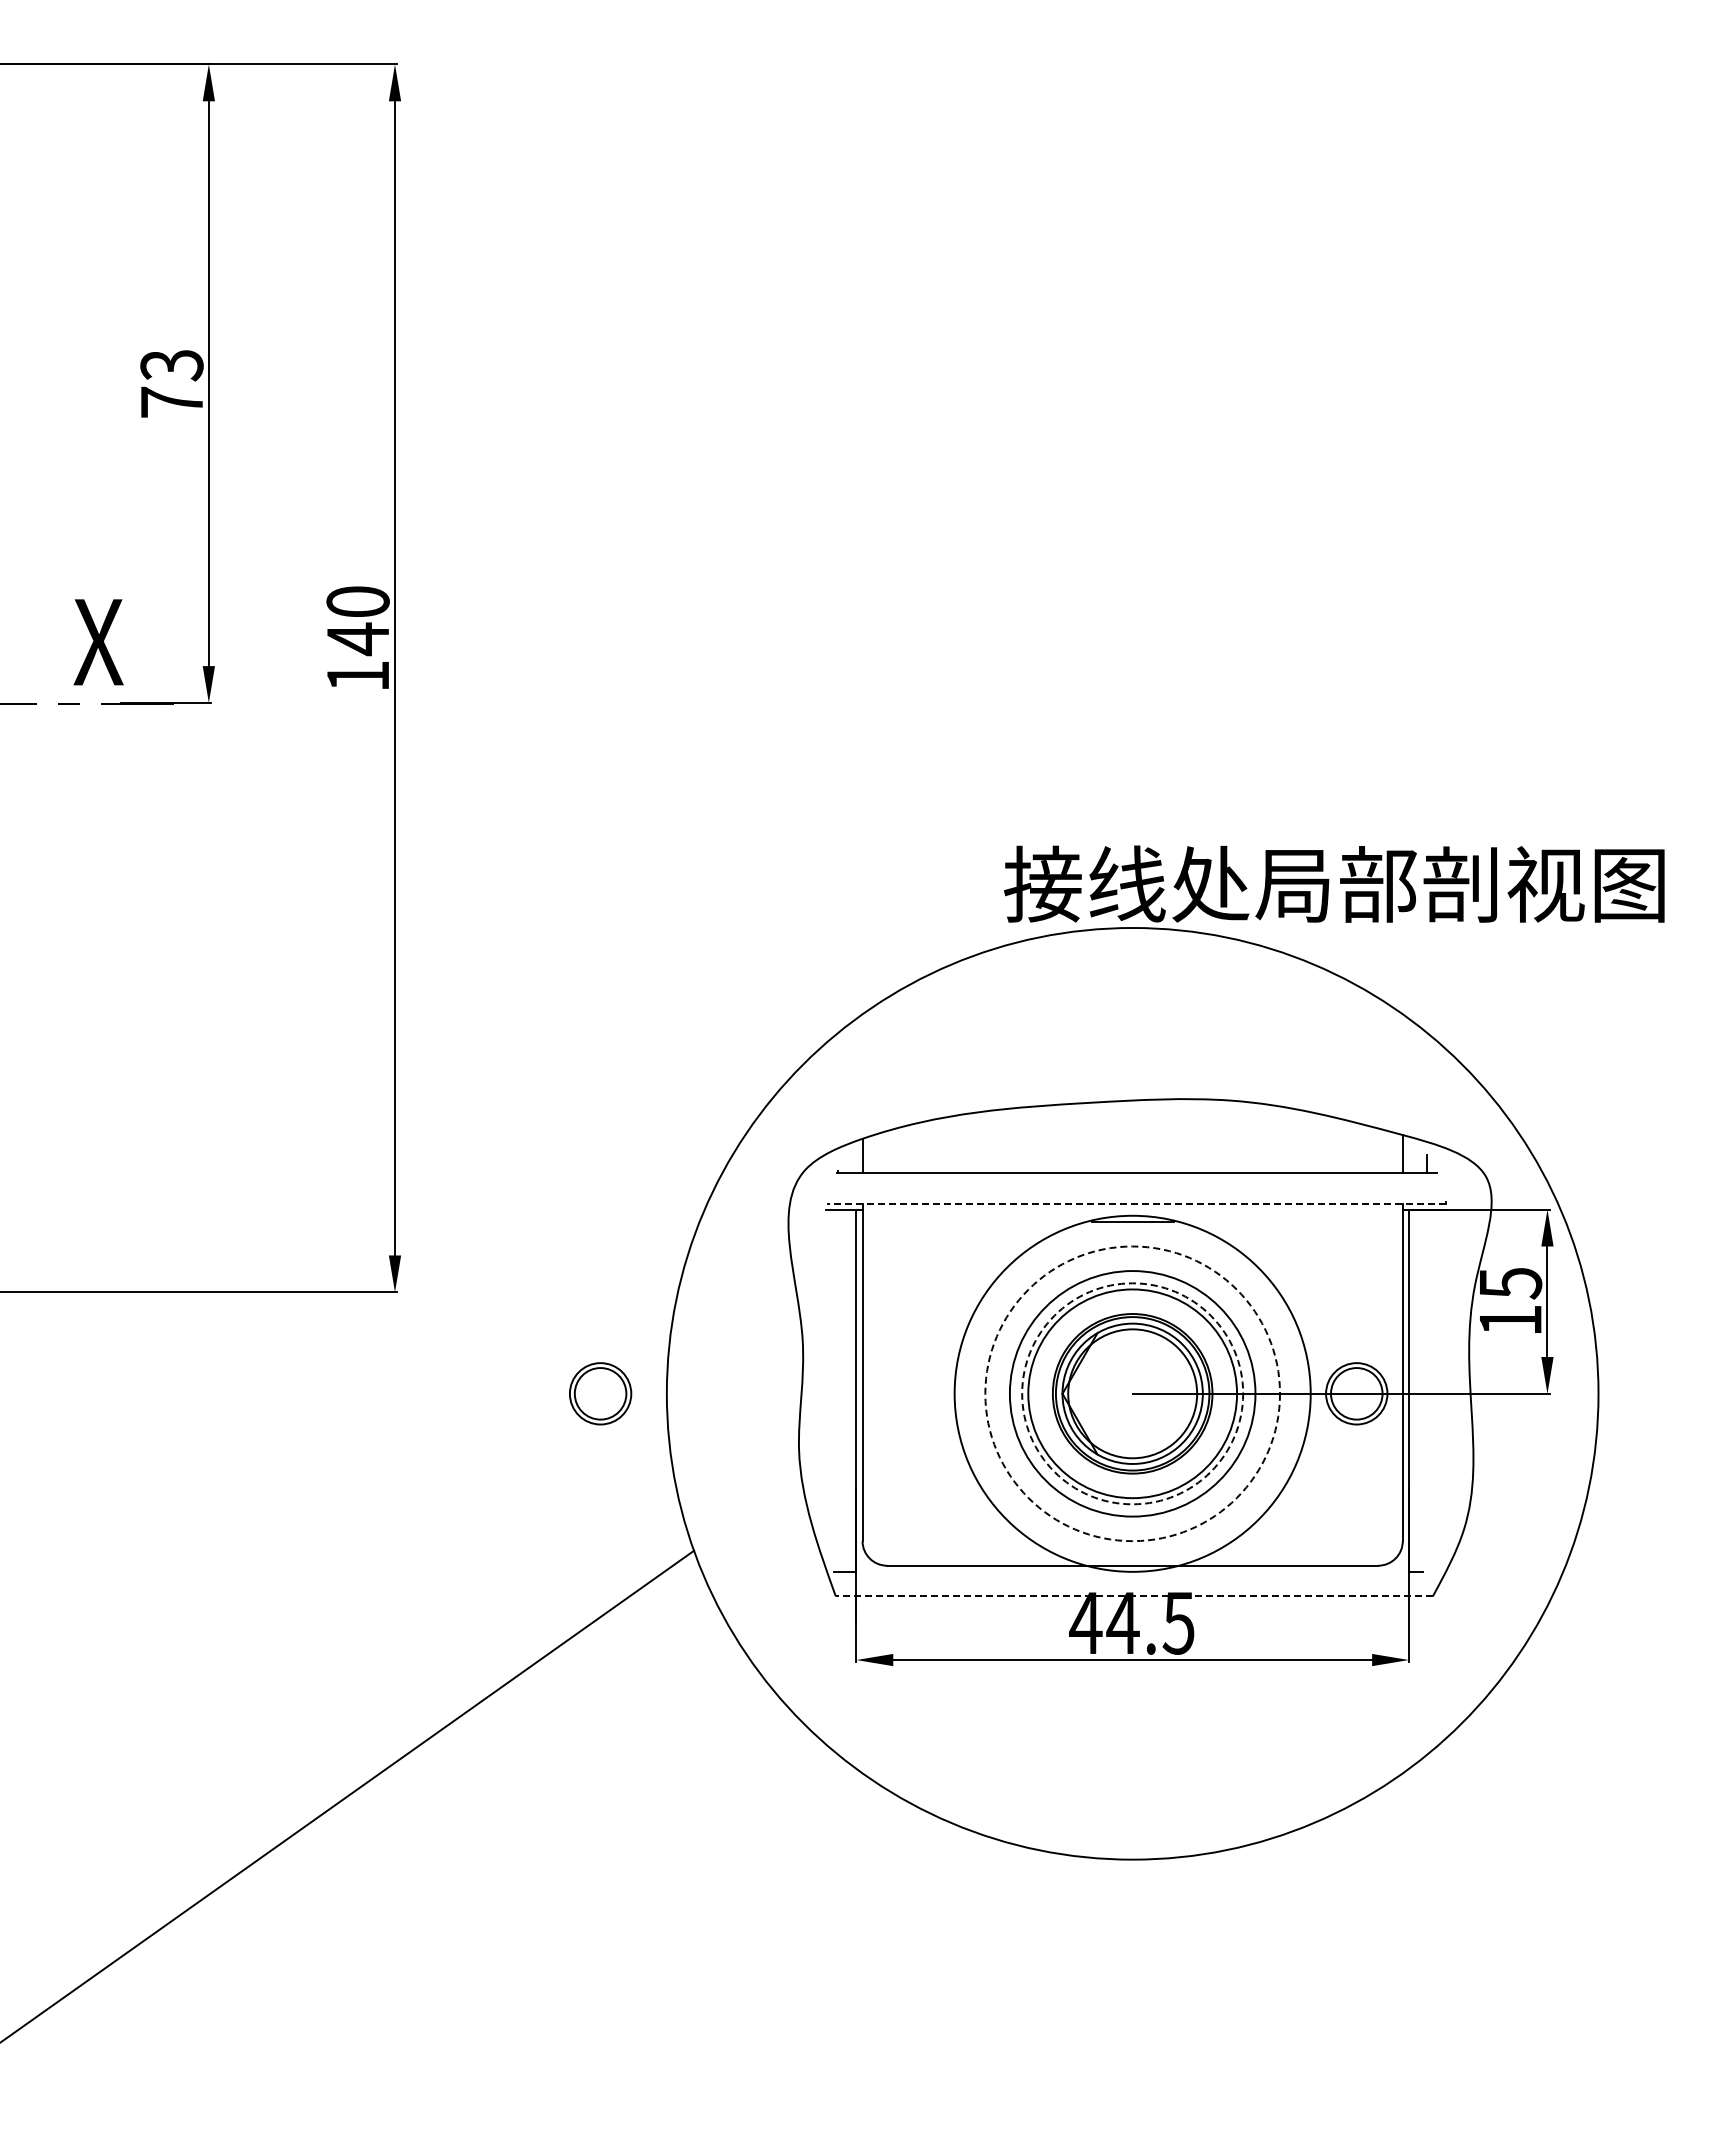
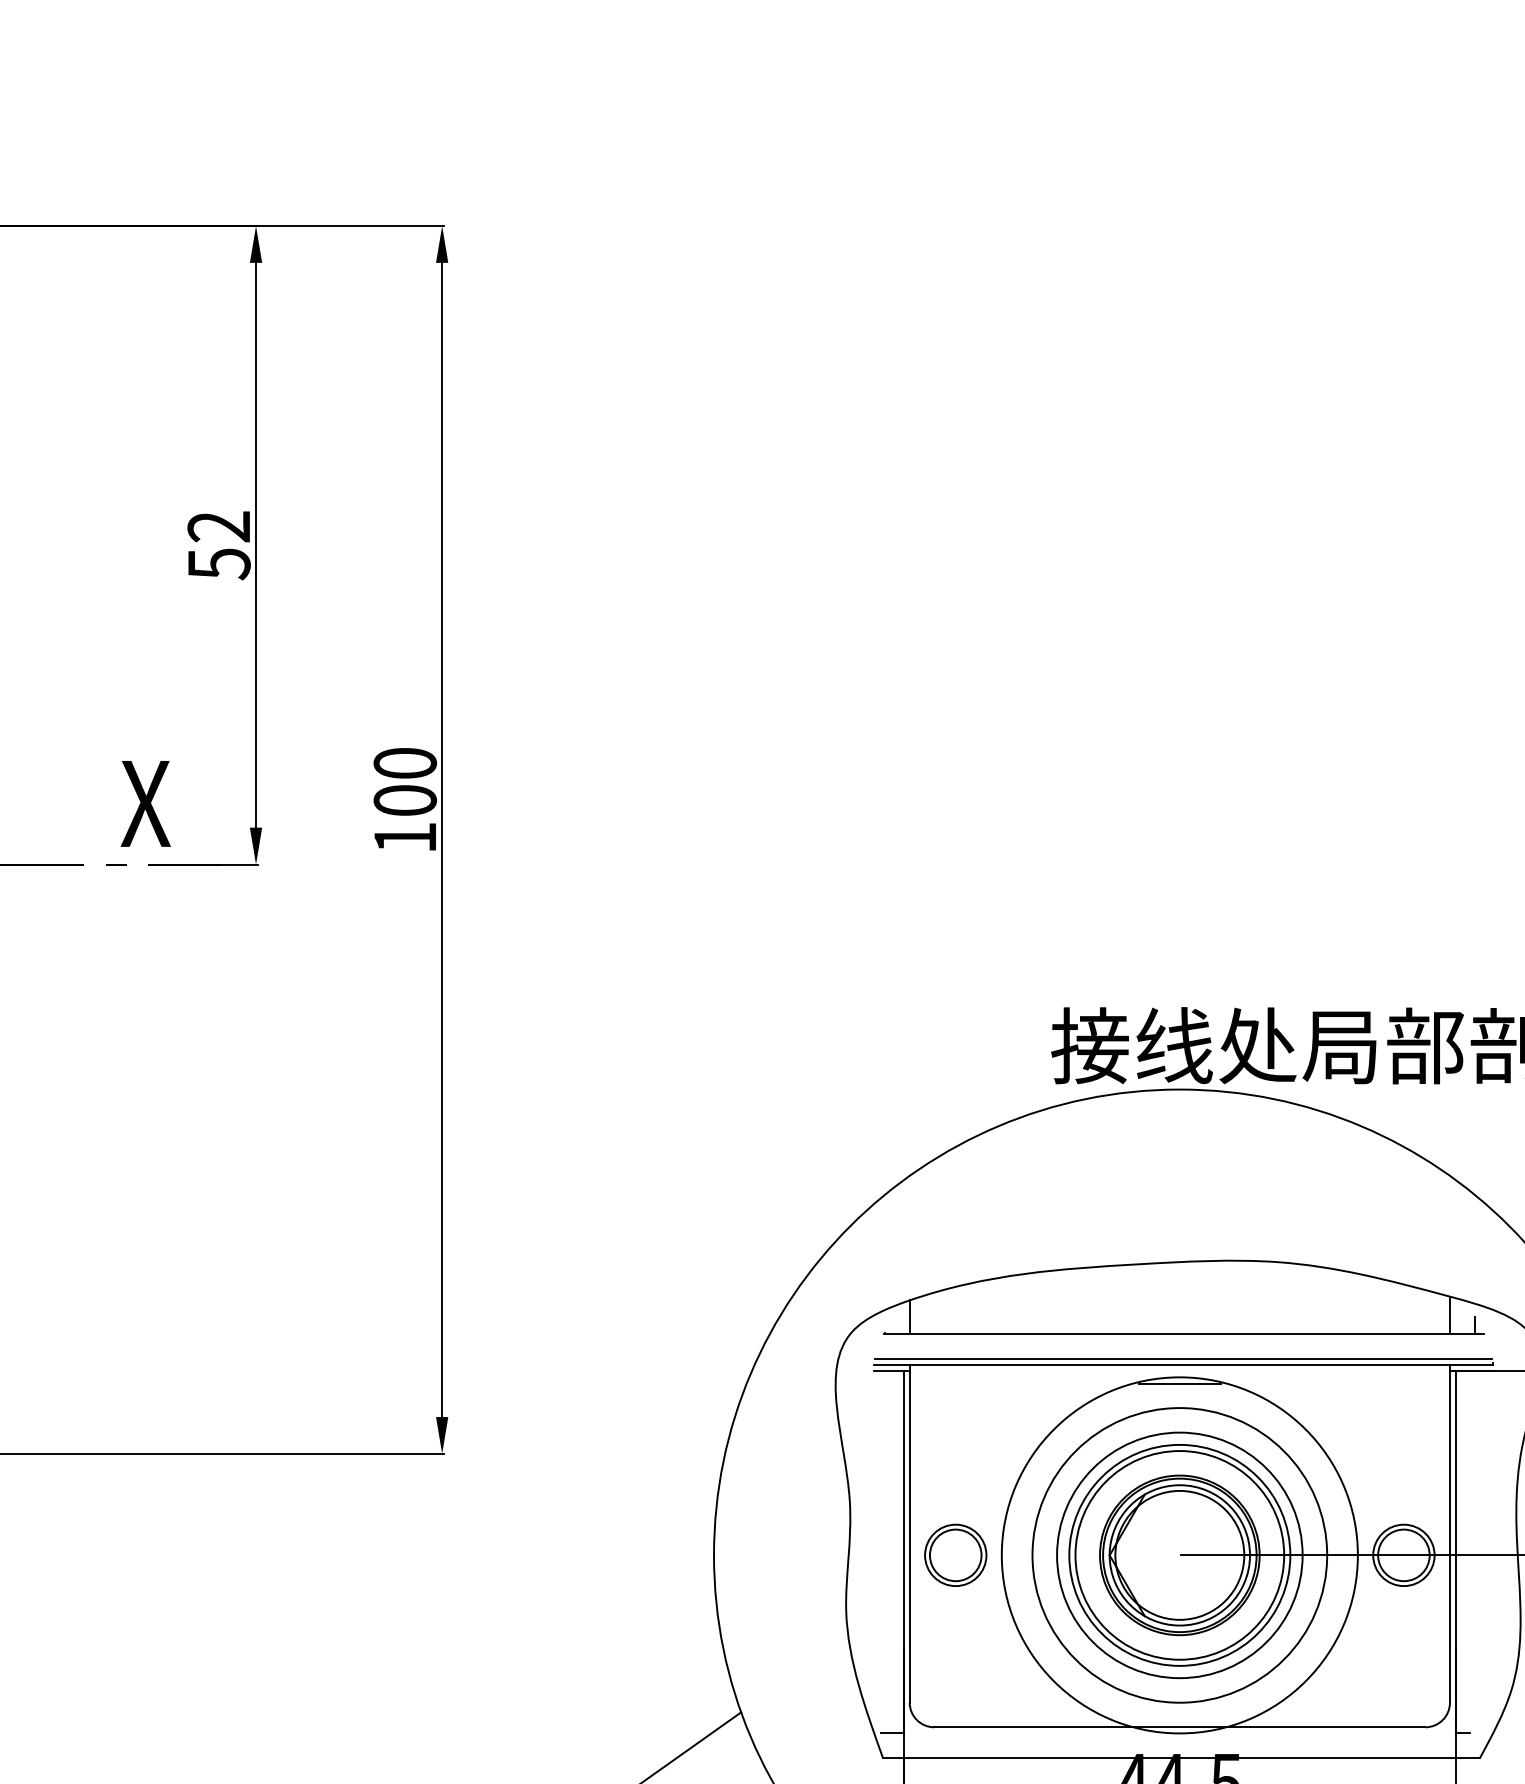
text: (171, 383) -> (218, 545), 73 -> 52
text: (357, 639) -> (404, 801), 140 -> 100
line: (1135, 1197) -> (1182, 1359), added
line: (1136, 1203) -> (1183, 1365), dashed -> solid
part: (600, 1393) -> (955, 1555), moved
circle: (1132, 1393) -> (1179, 1555), dashed -> solid
circle: (1132, 1393) -> (1179, 1555), dashed -> solid
line: (1134, 1596) -> (1181, 1758), dashed -> solid

